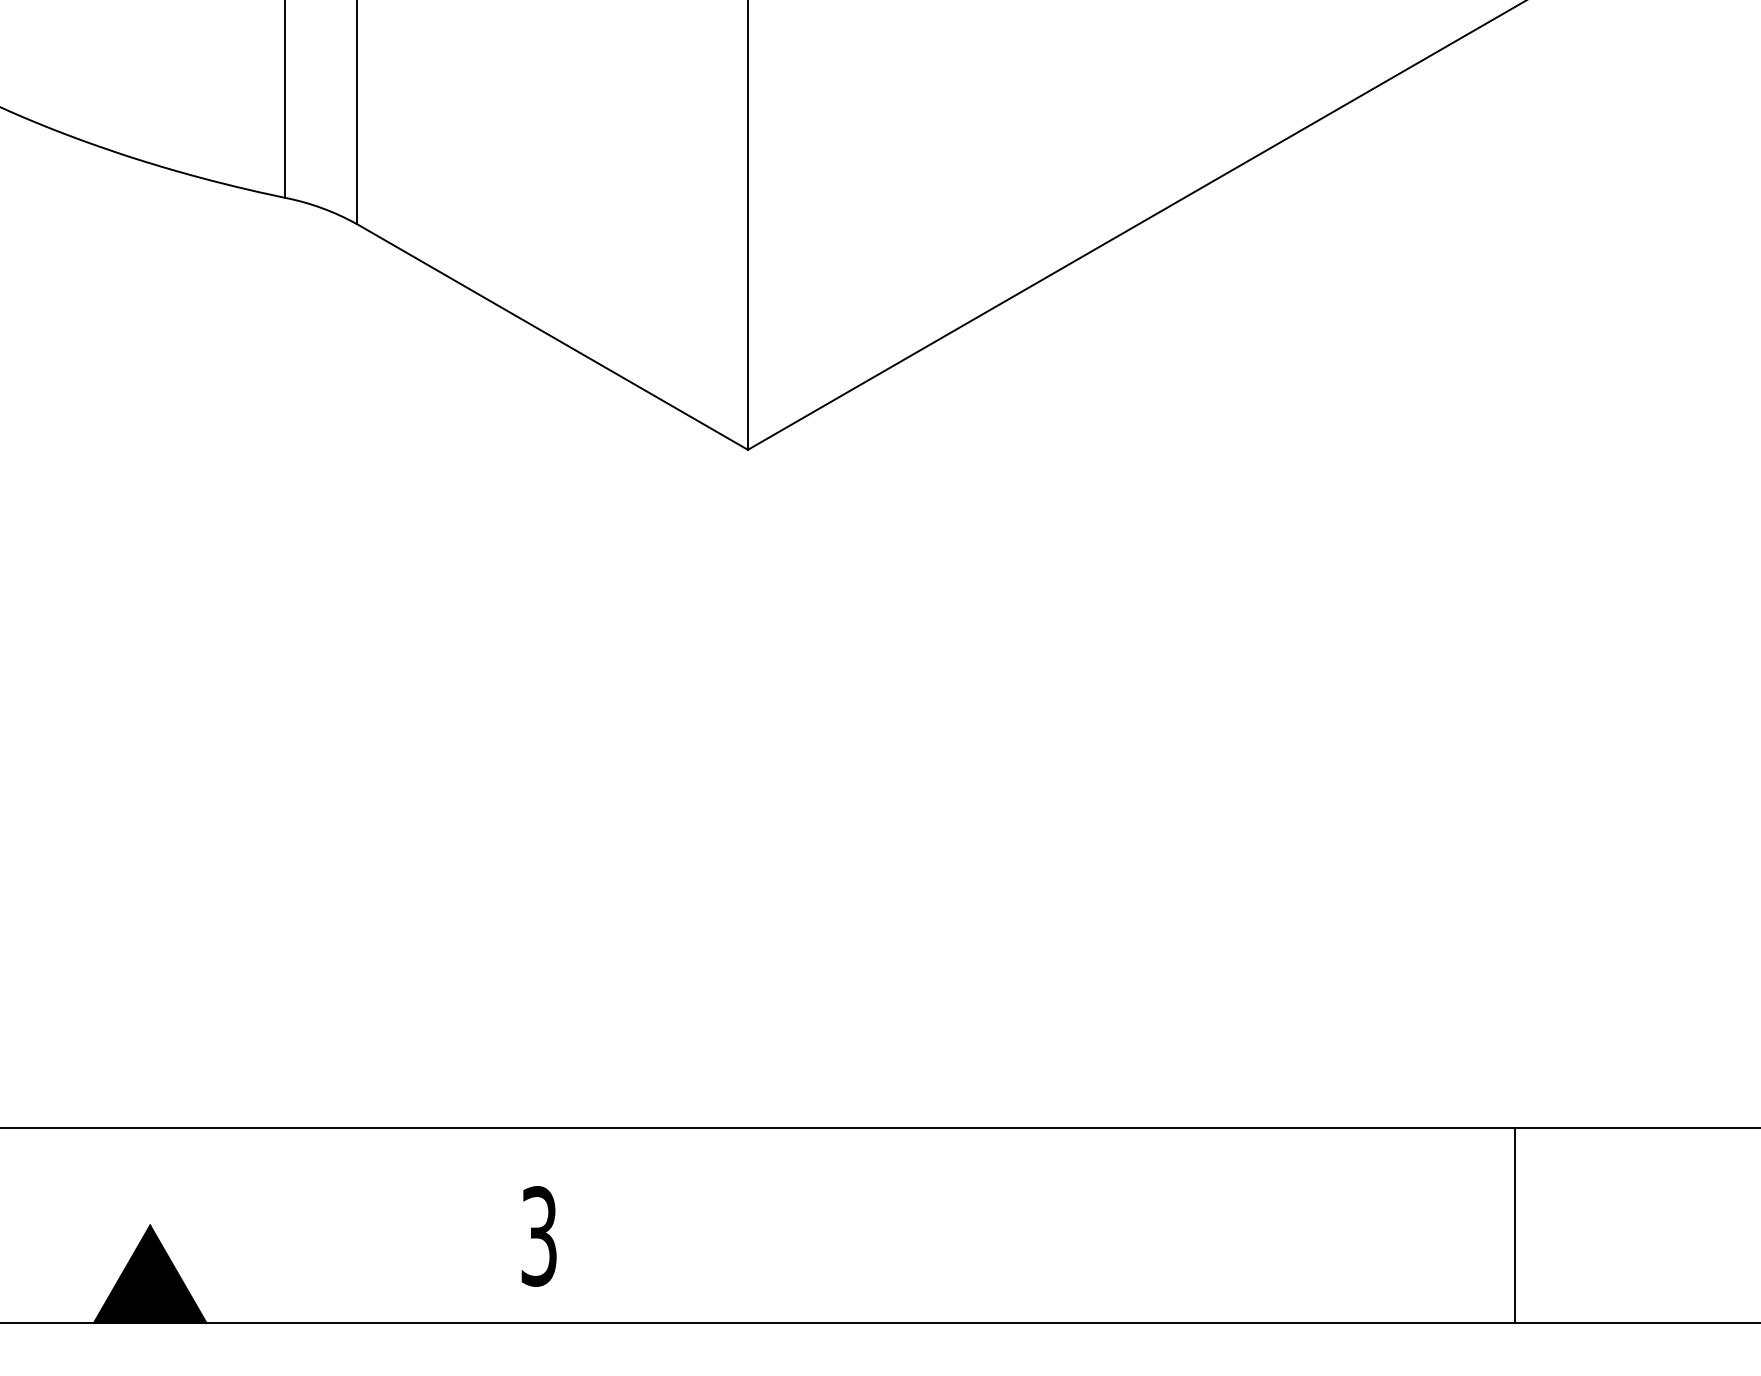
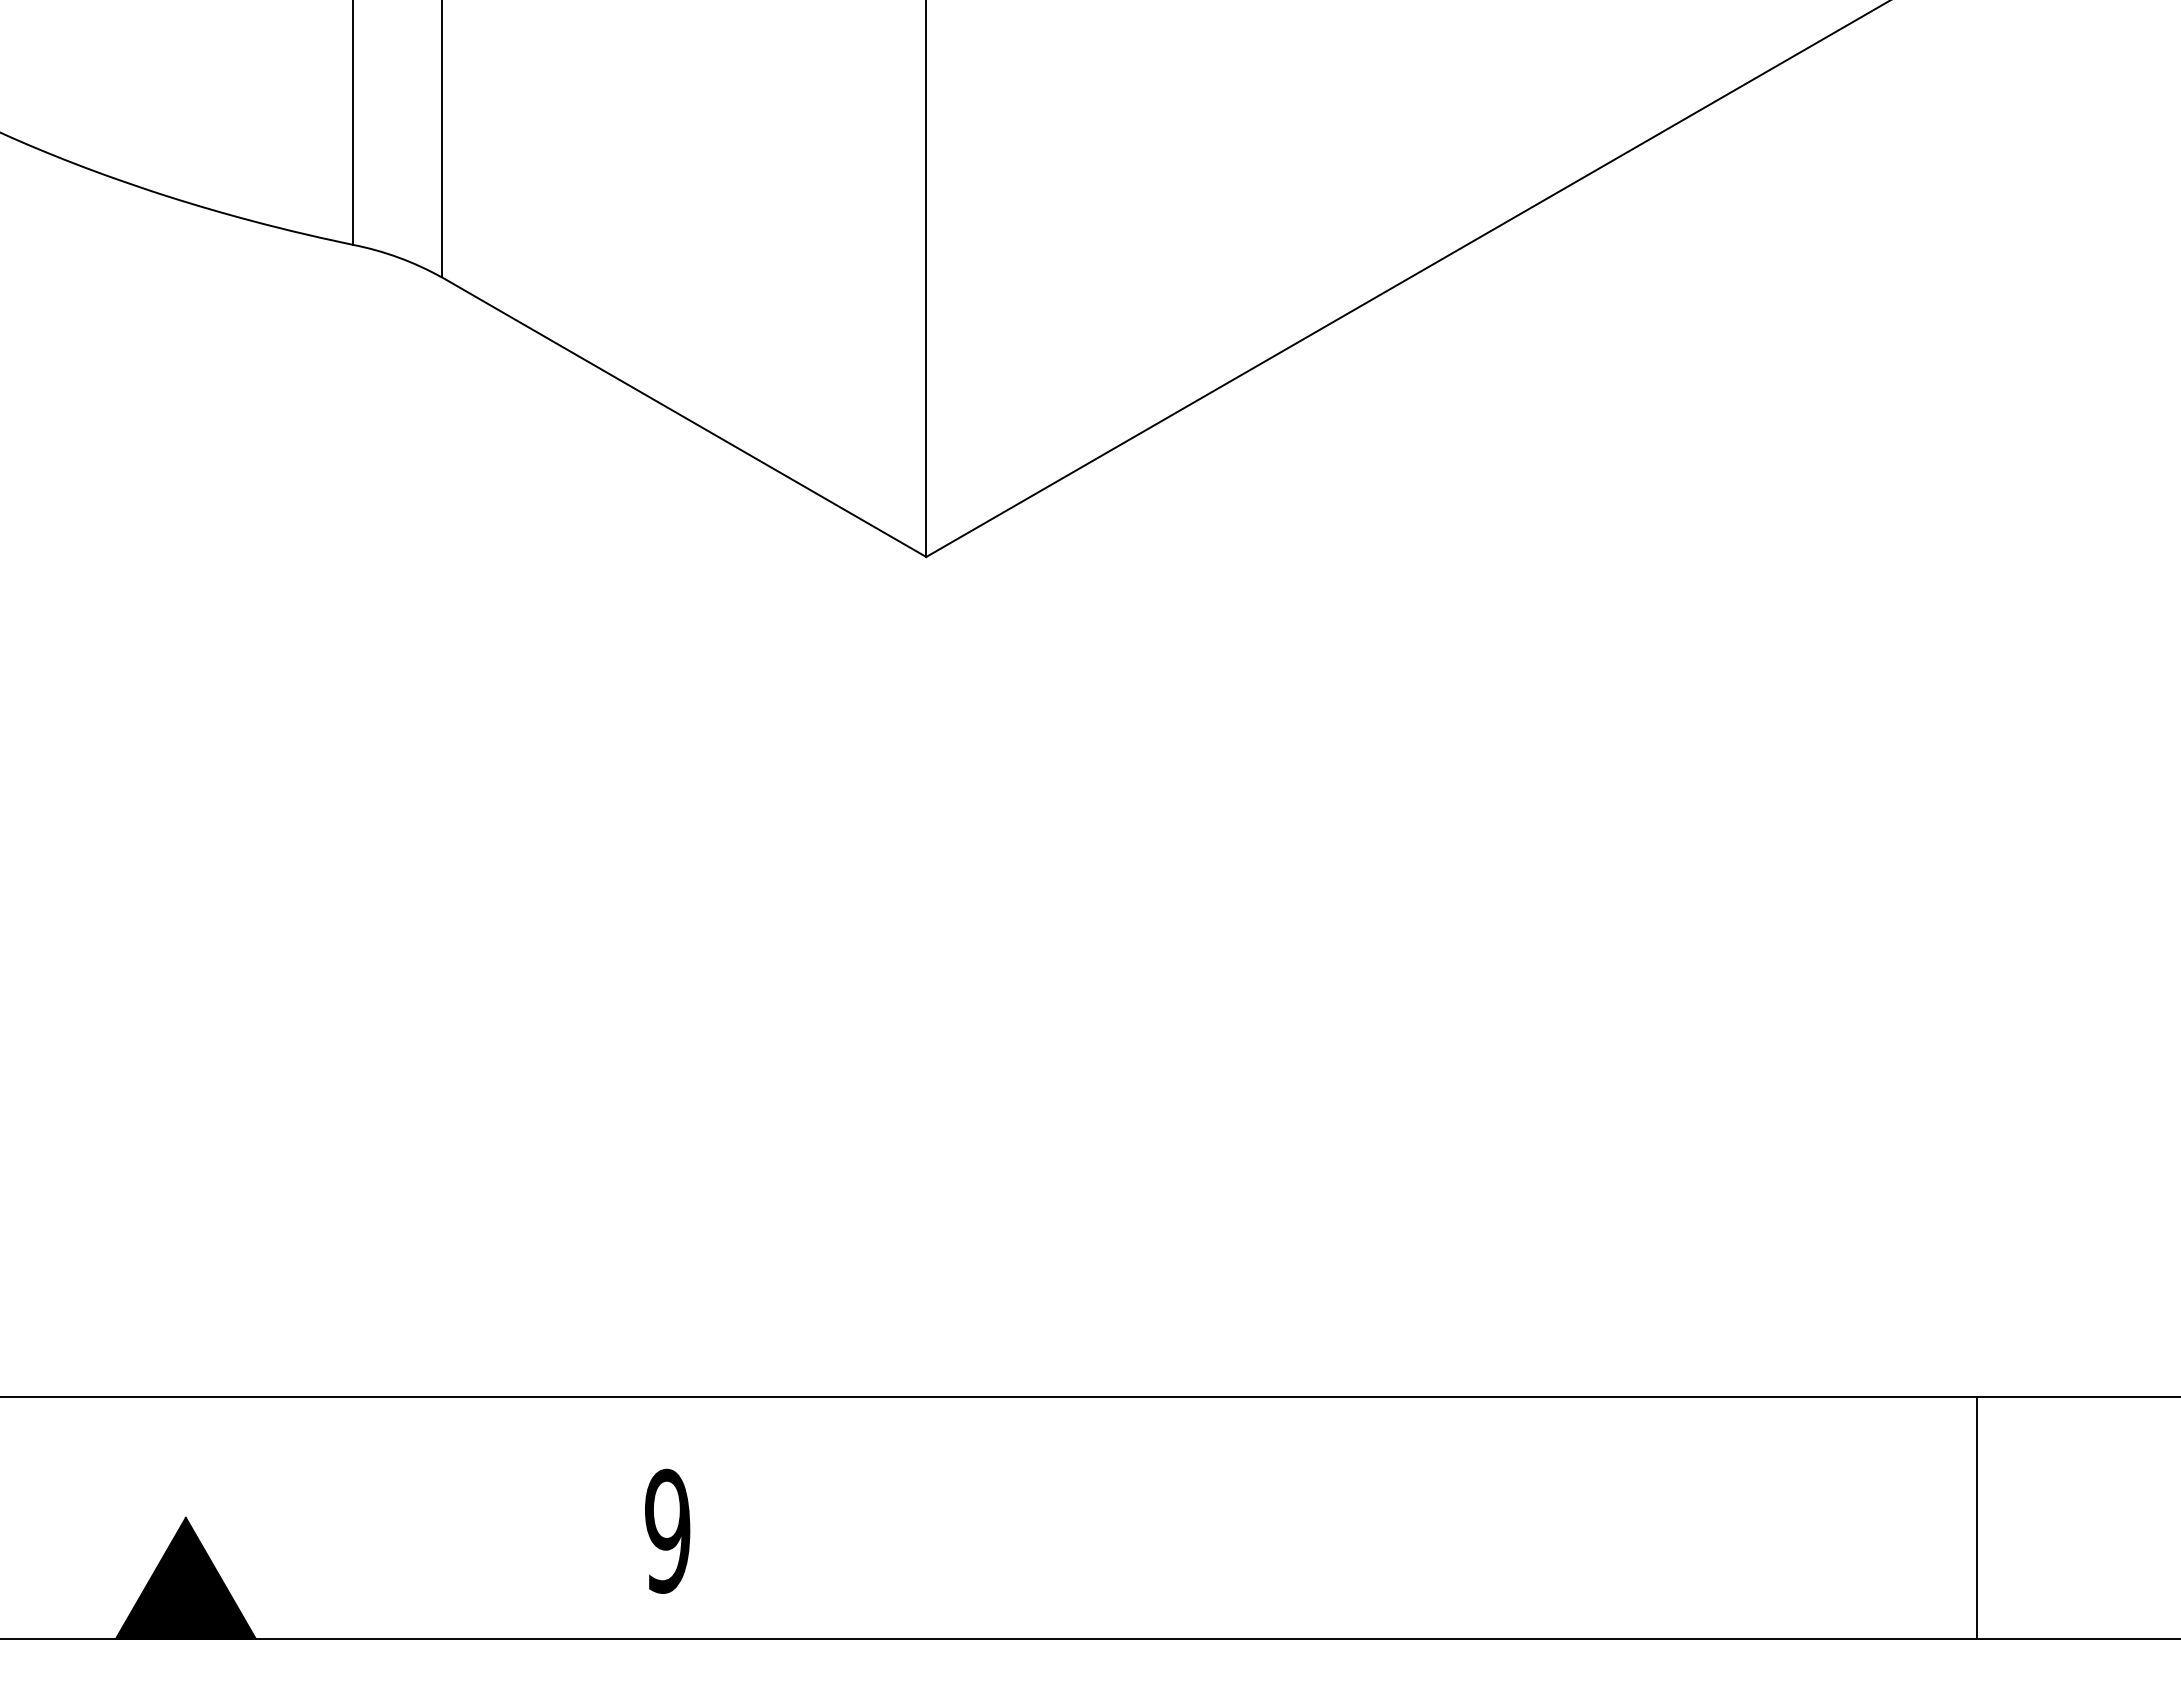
line: (1515, 1225) -> (1977, 1517), moved
text: (539, 1235) -> (667, 1530), 3 -> 9

